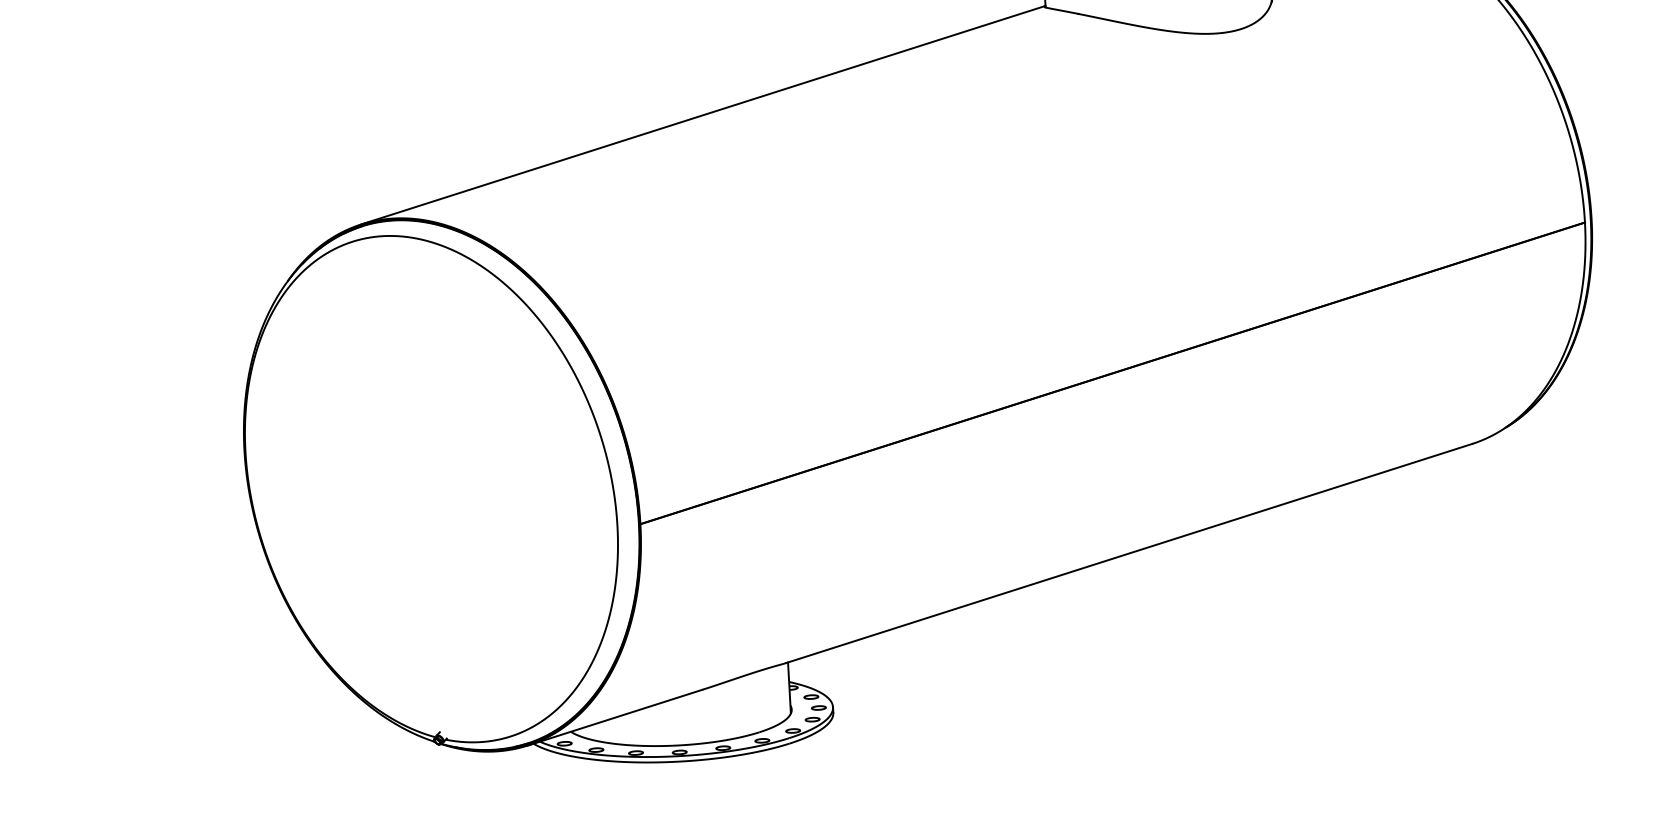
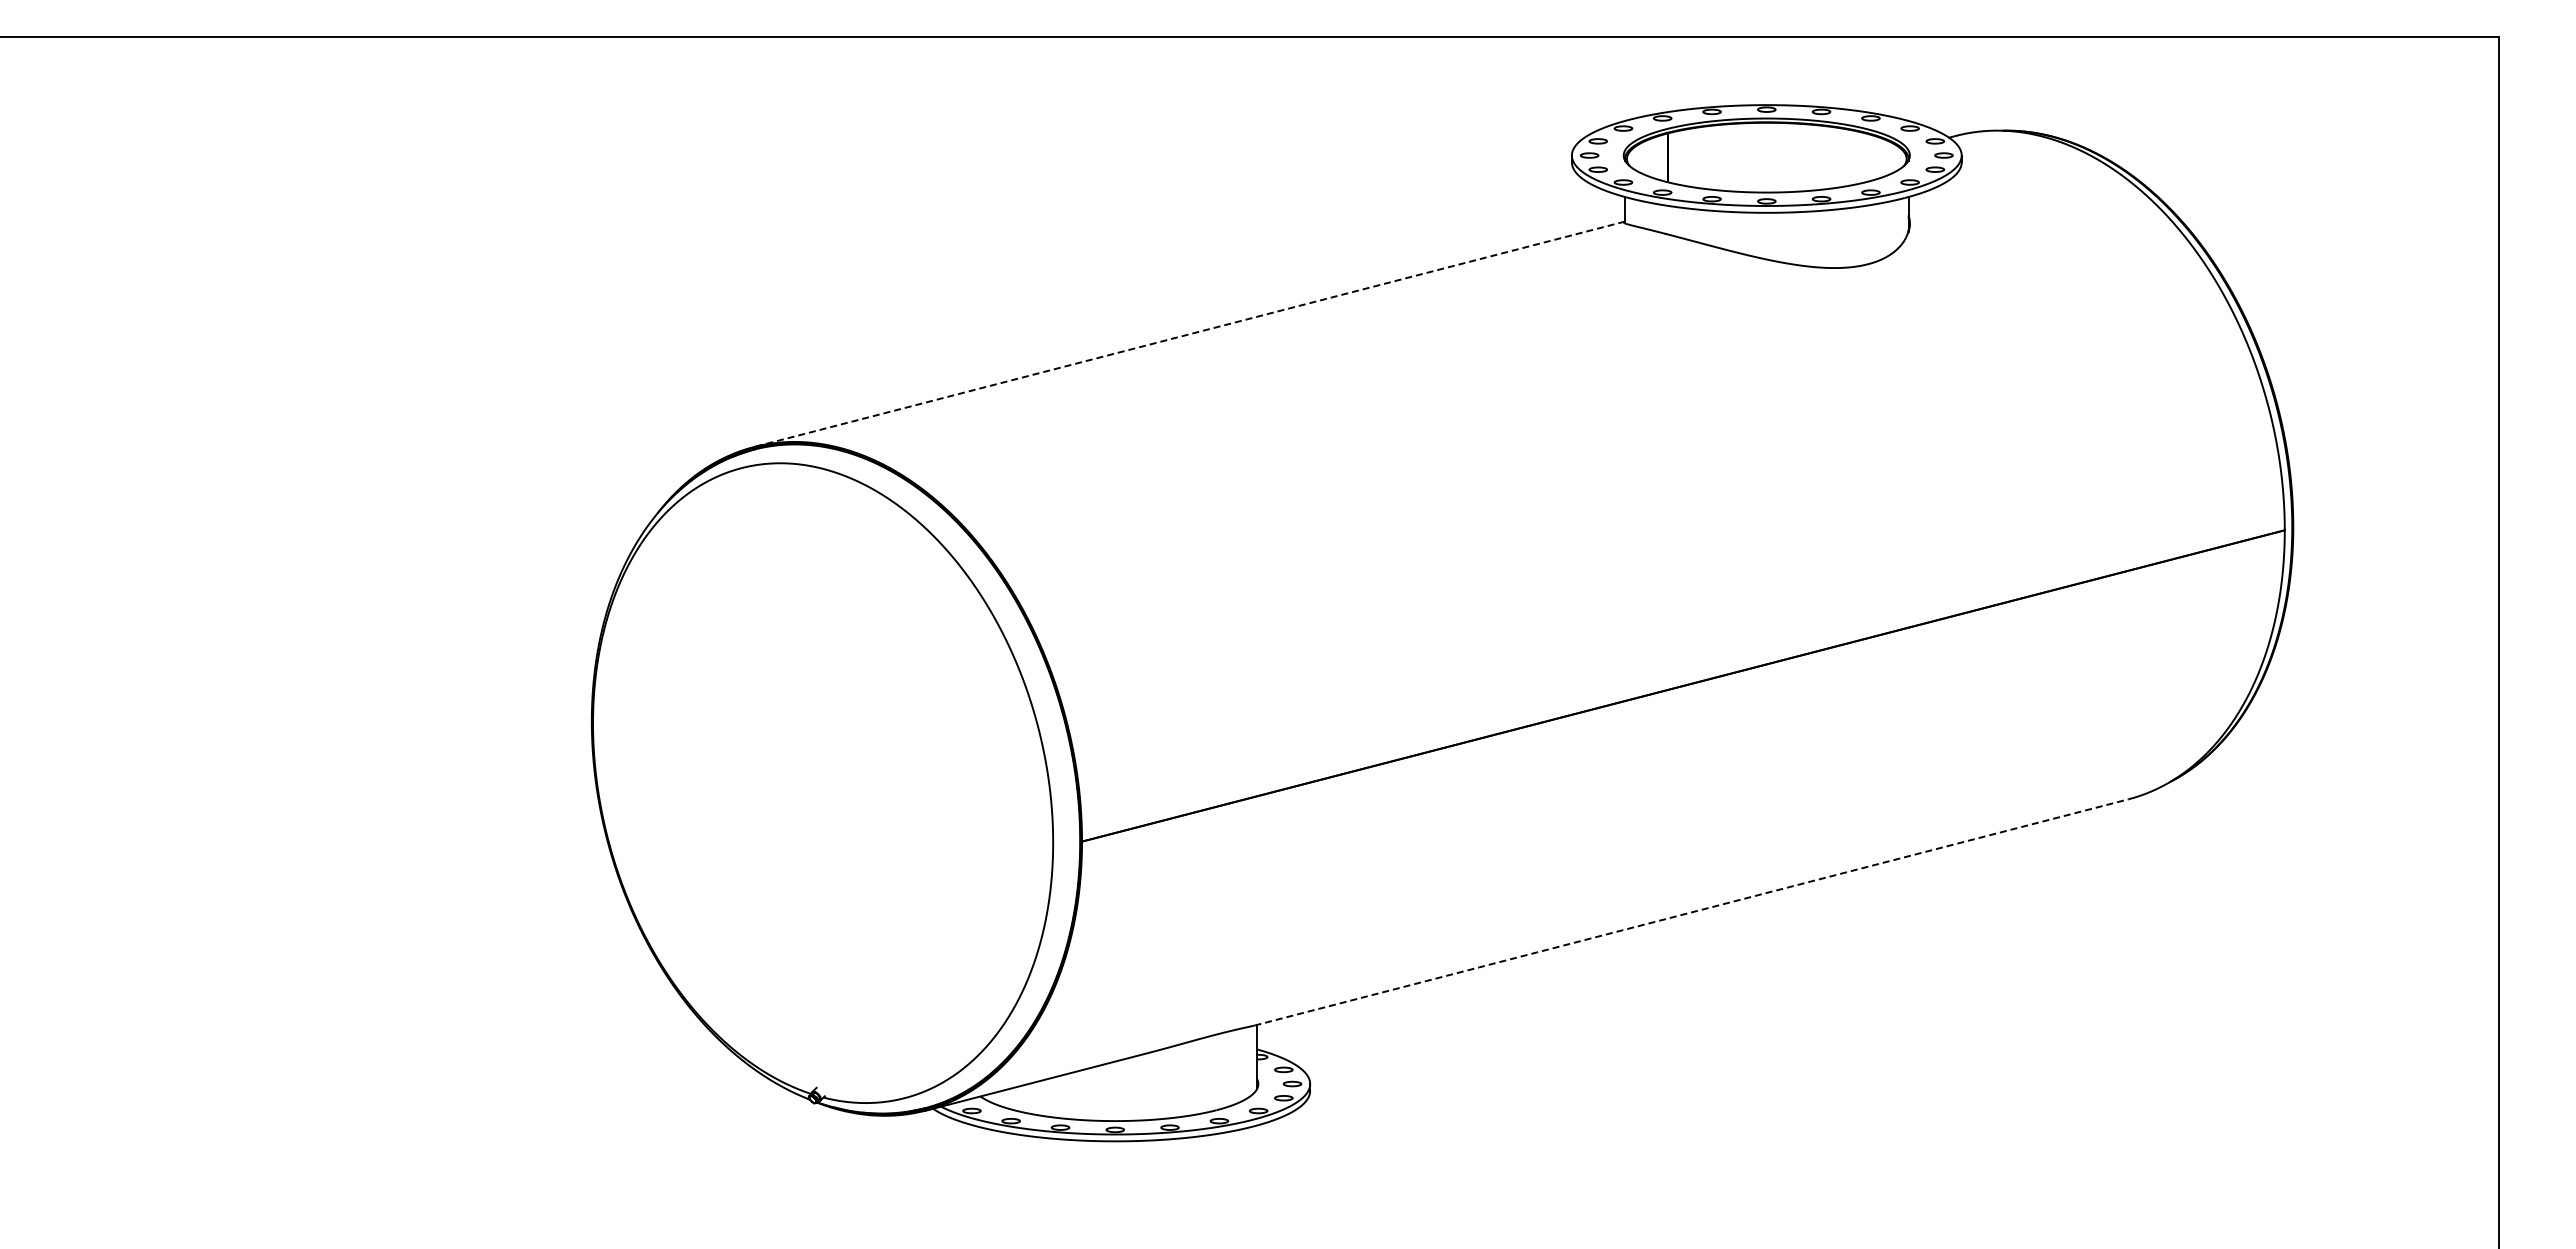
line: (703, 115) -> (1189, 334), solid -> dashed
line: (1129, 553) -> (1691, 912), solid -> dashed

